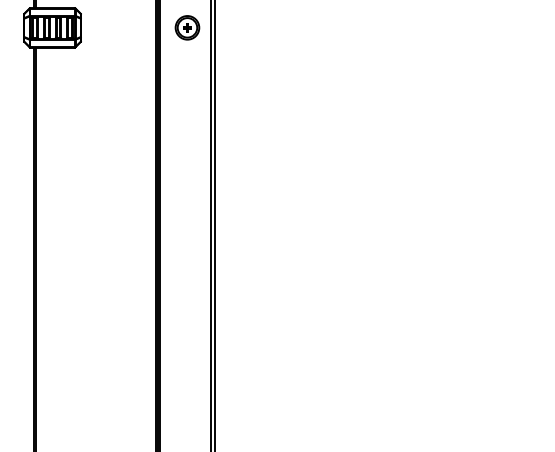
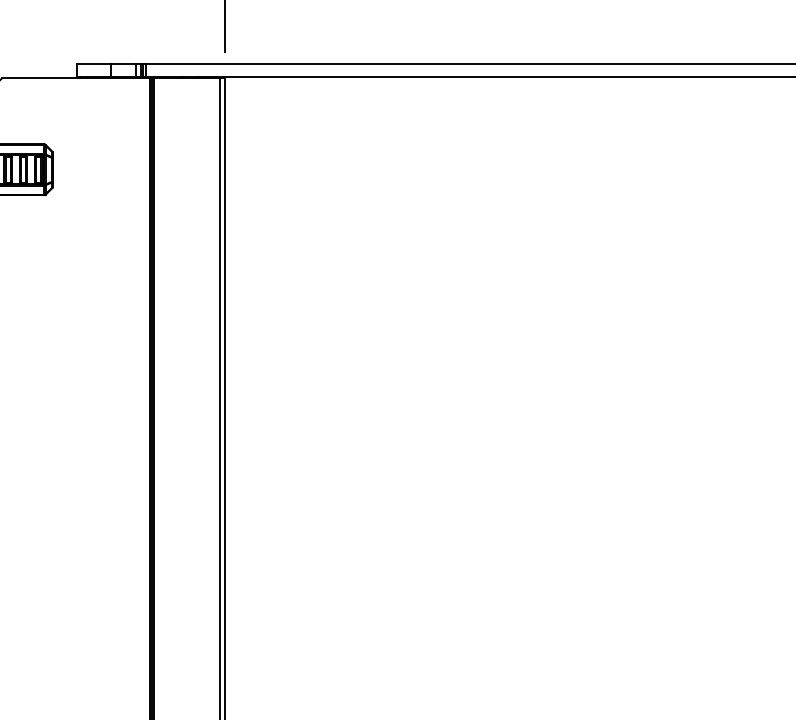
part: (187, 27) -> (189, 169), removed

